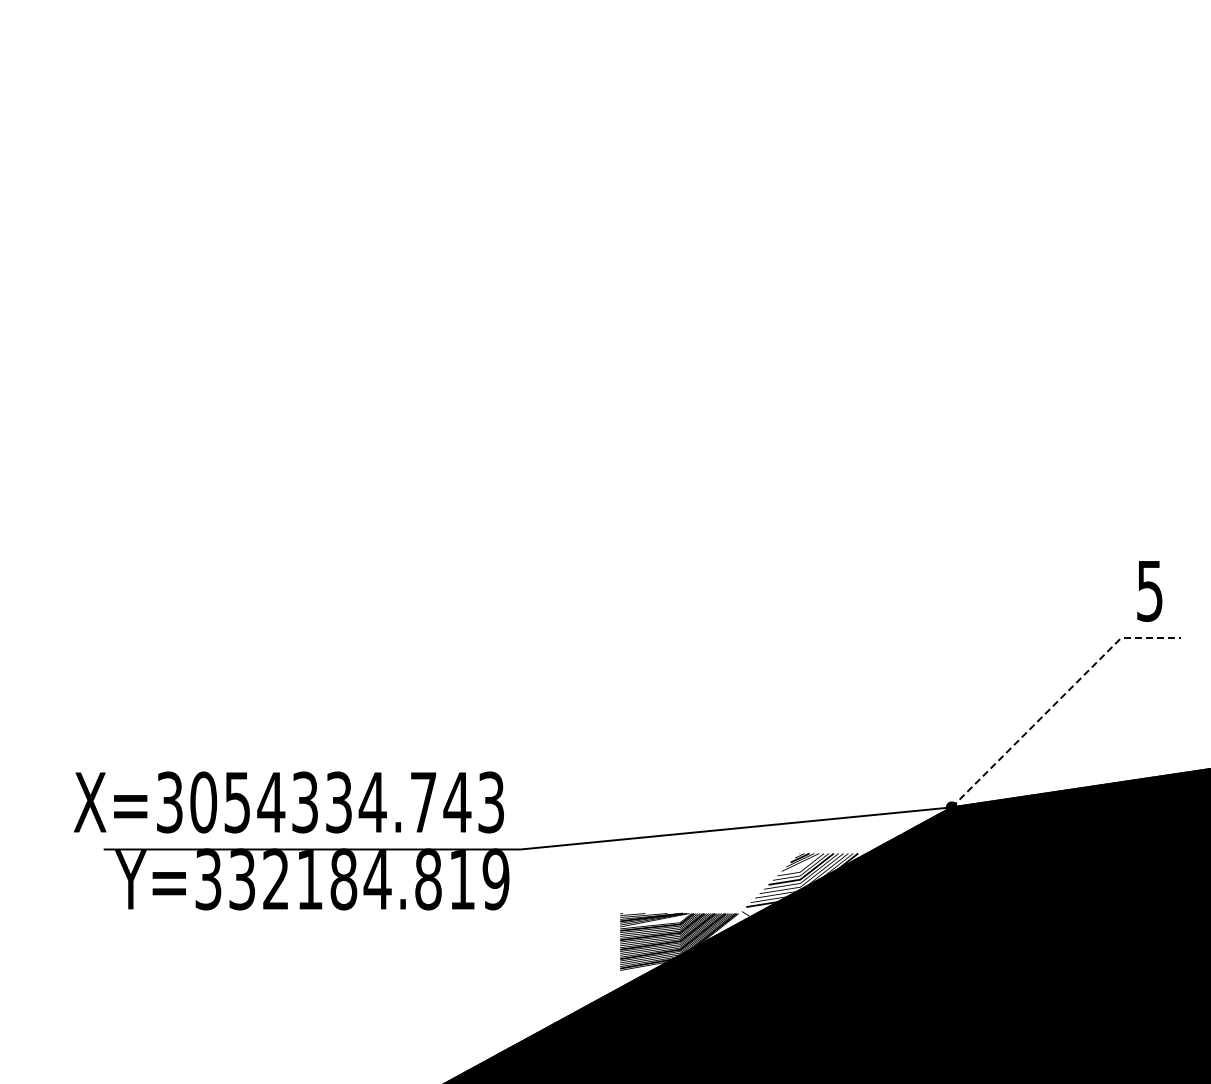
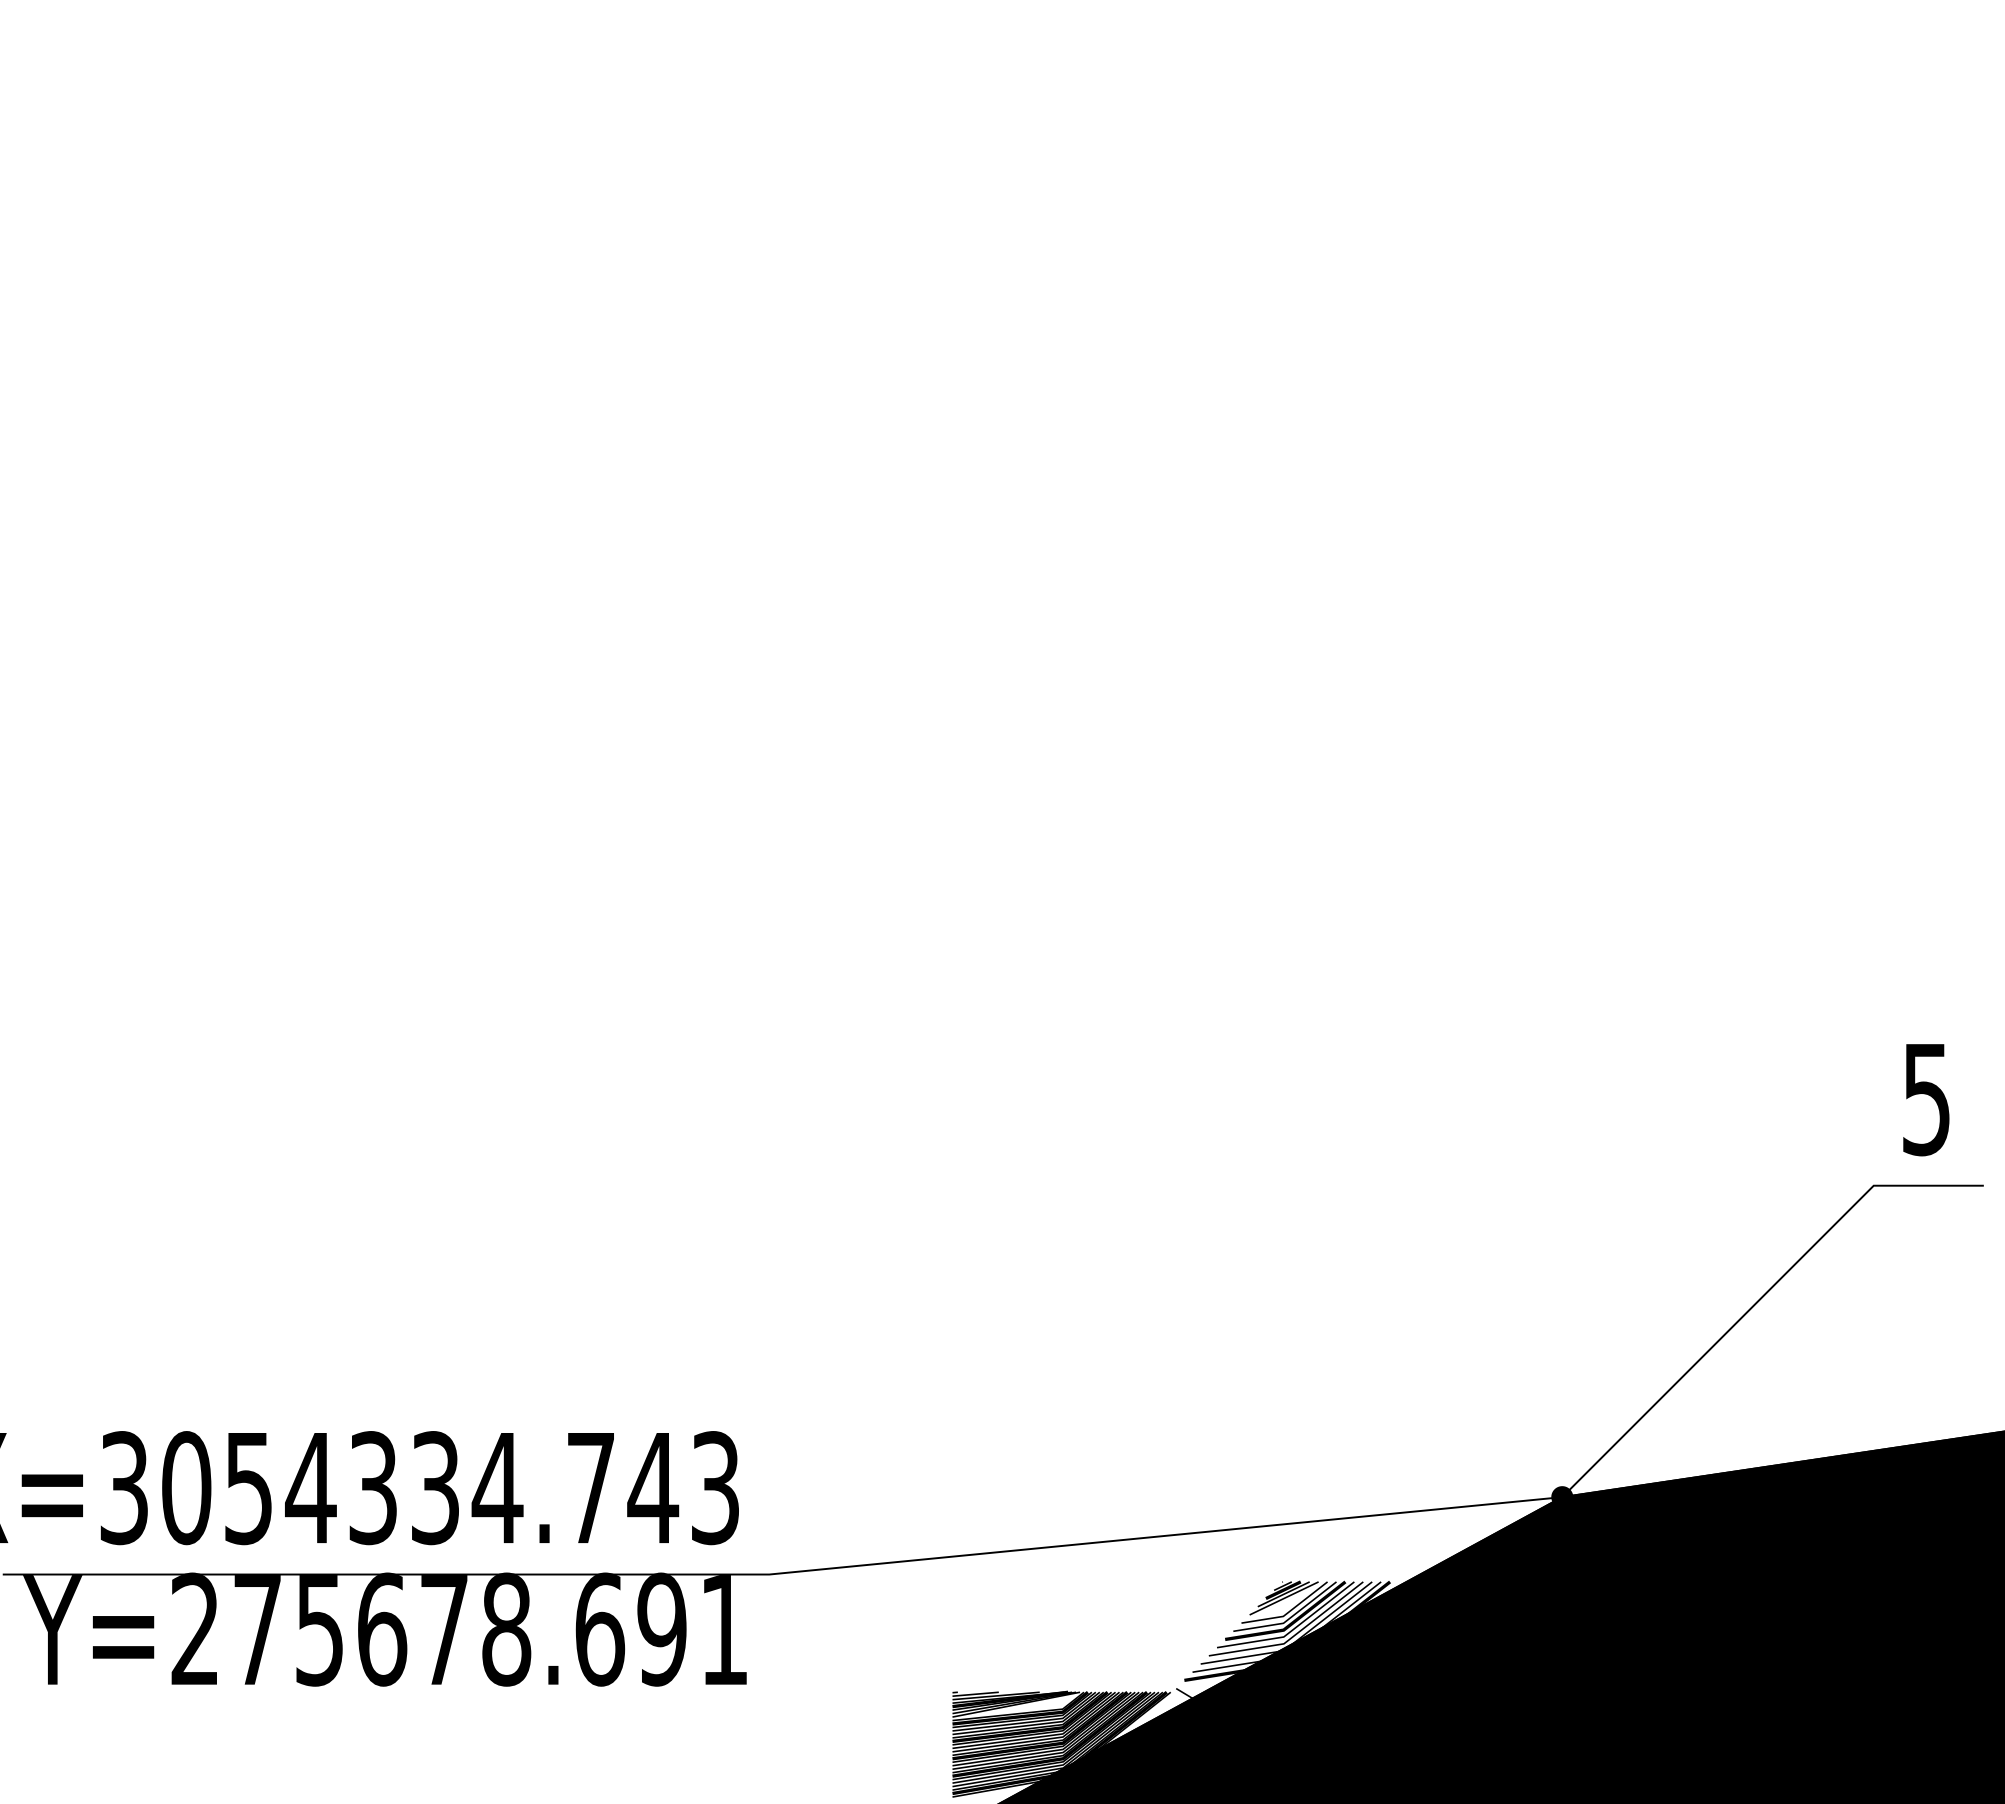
line: (1058, 700) -> (1758, 1300), dashed -> solid
text: (352, 879) -> (460, 1629), Y=332184.819 -> Y=275678.691

